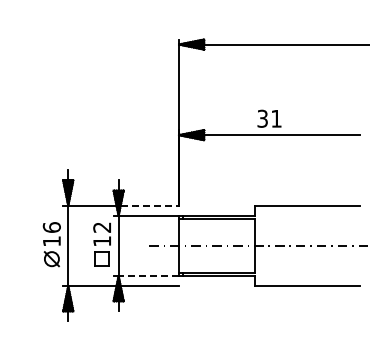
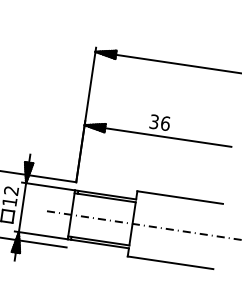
text: (276, 118) -> (165, 123), 31 -> 36
line: (150, 205) -> (53, 178), dashed -> solid
line: (148, 276) -> (43, 235), dashed -> solid

